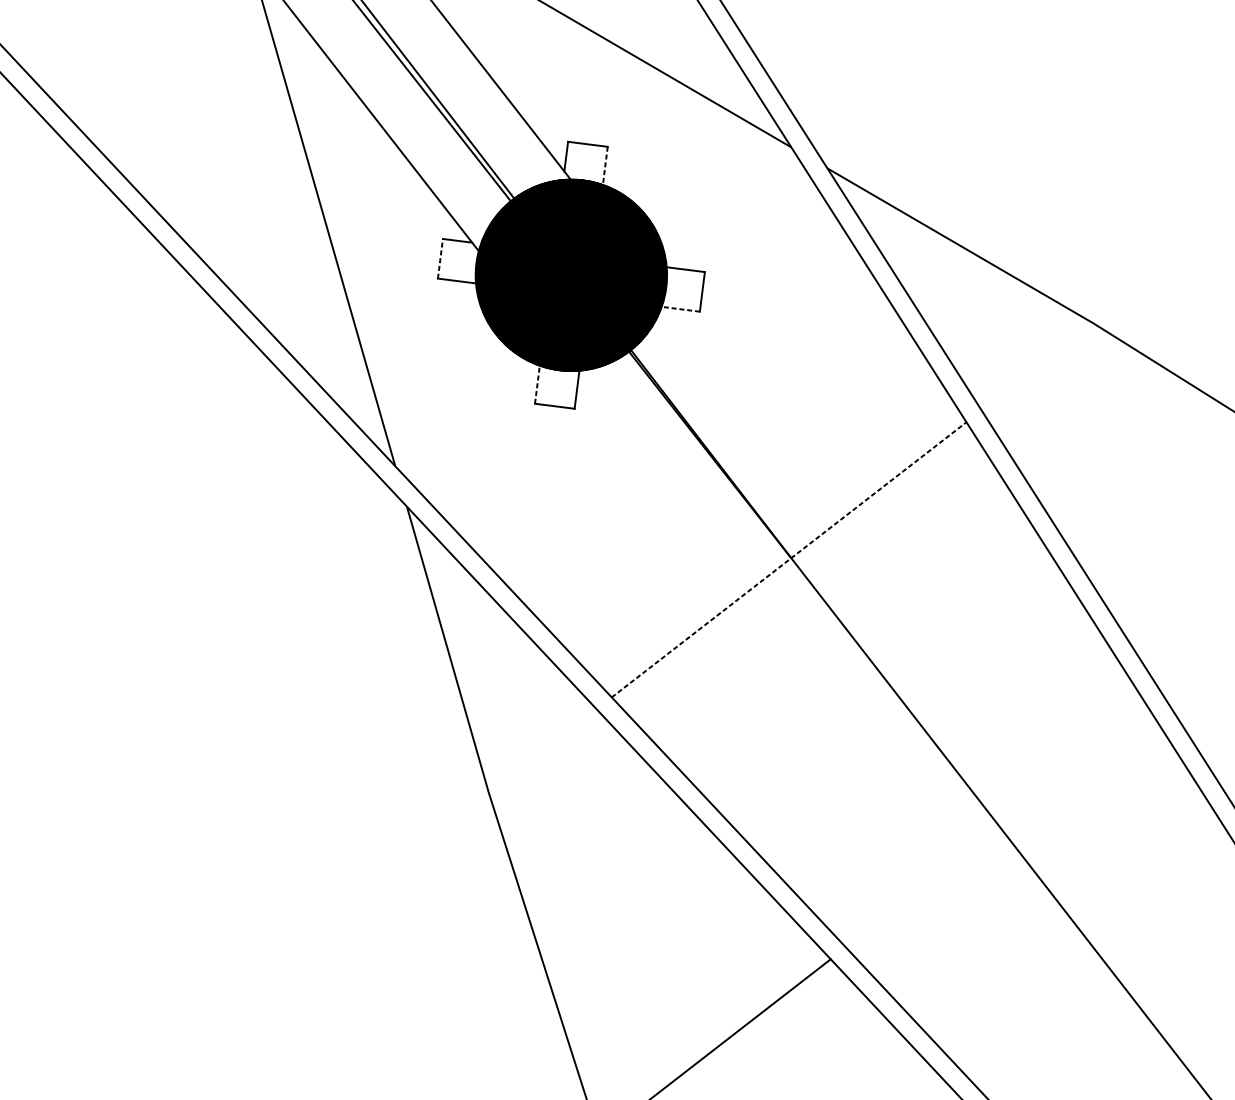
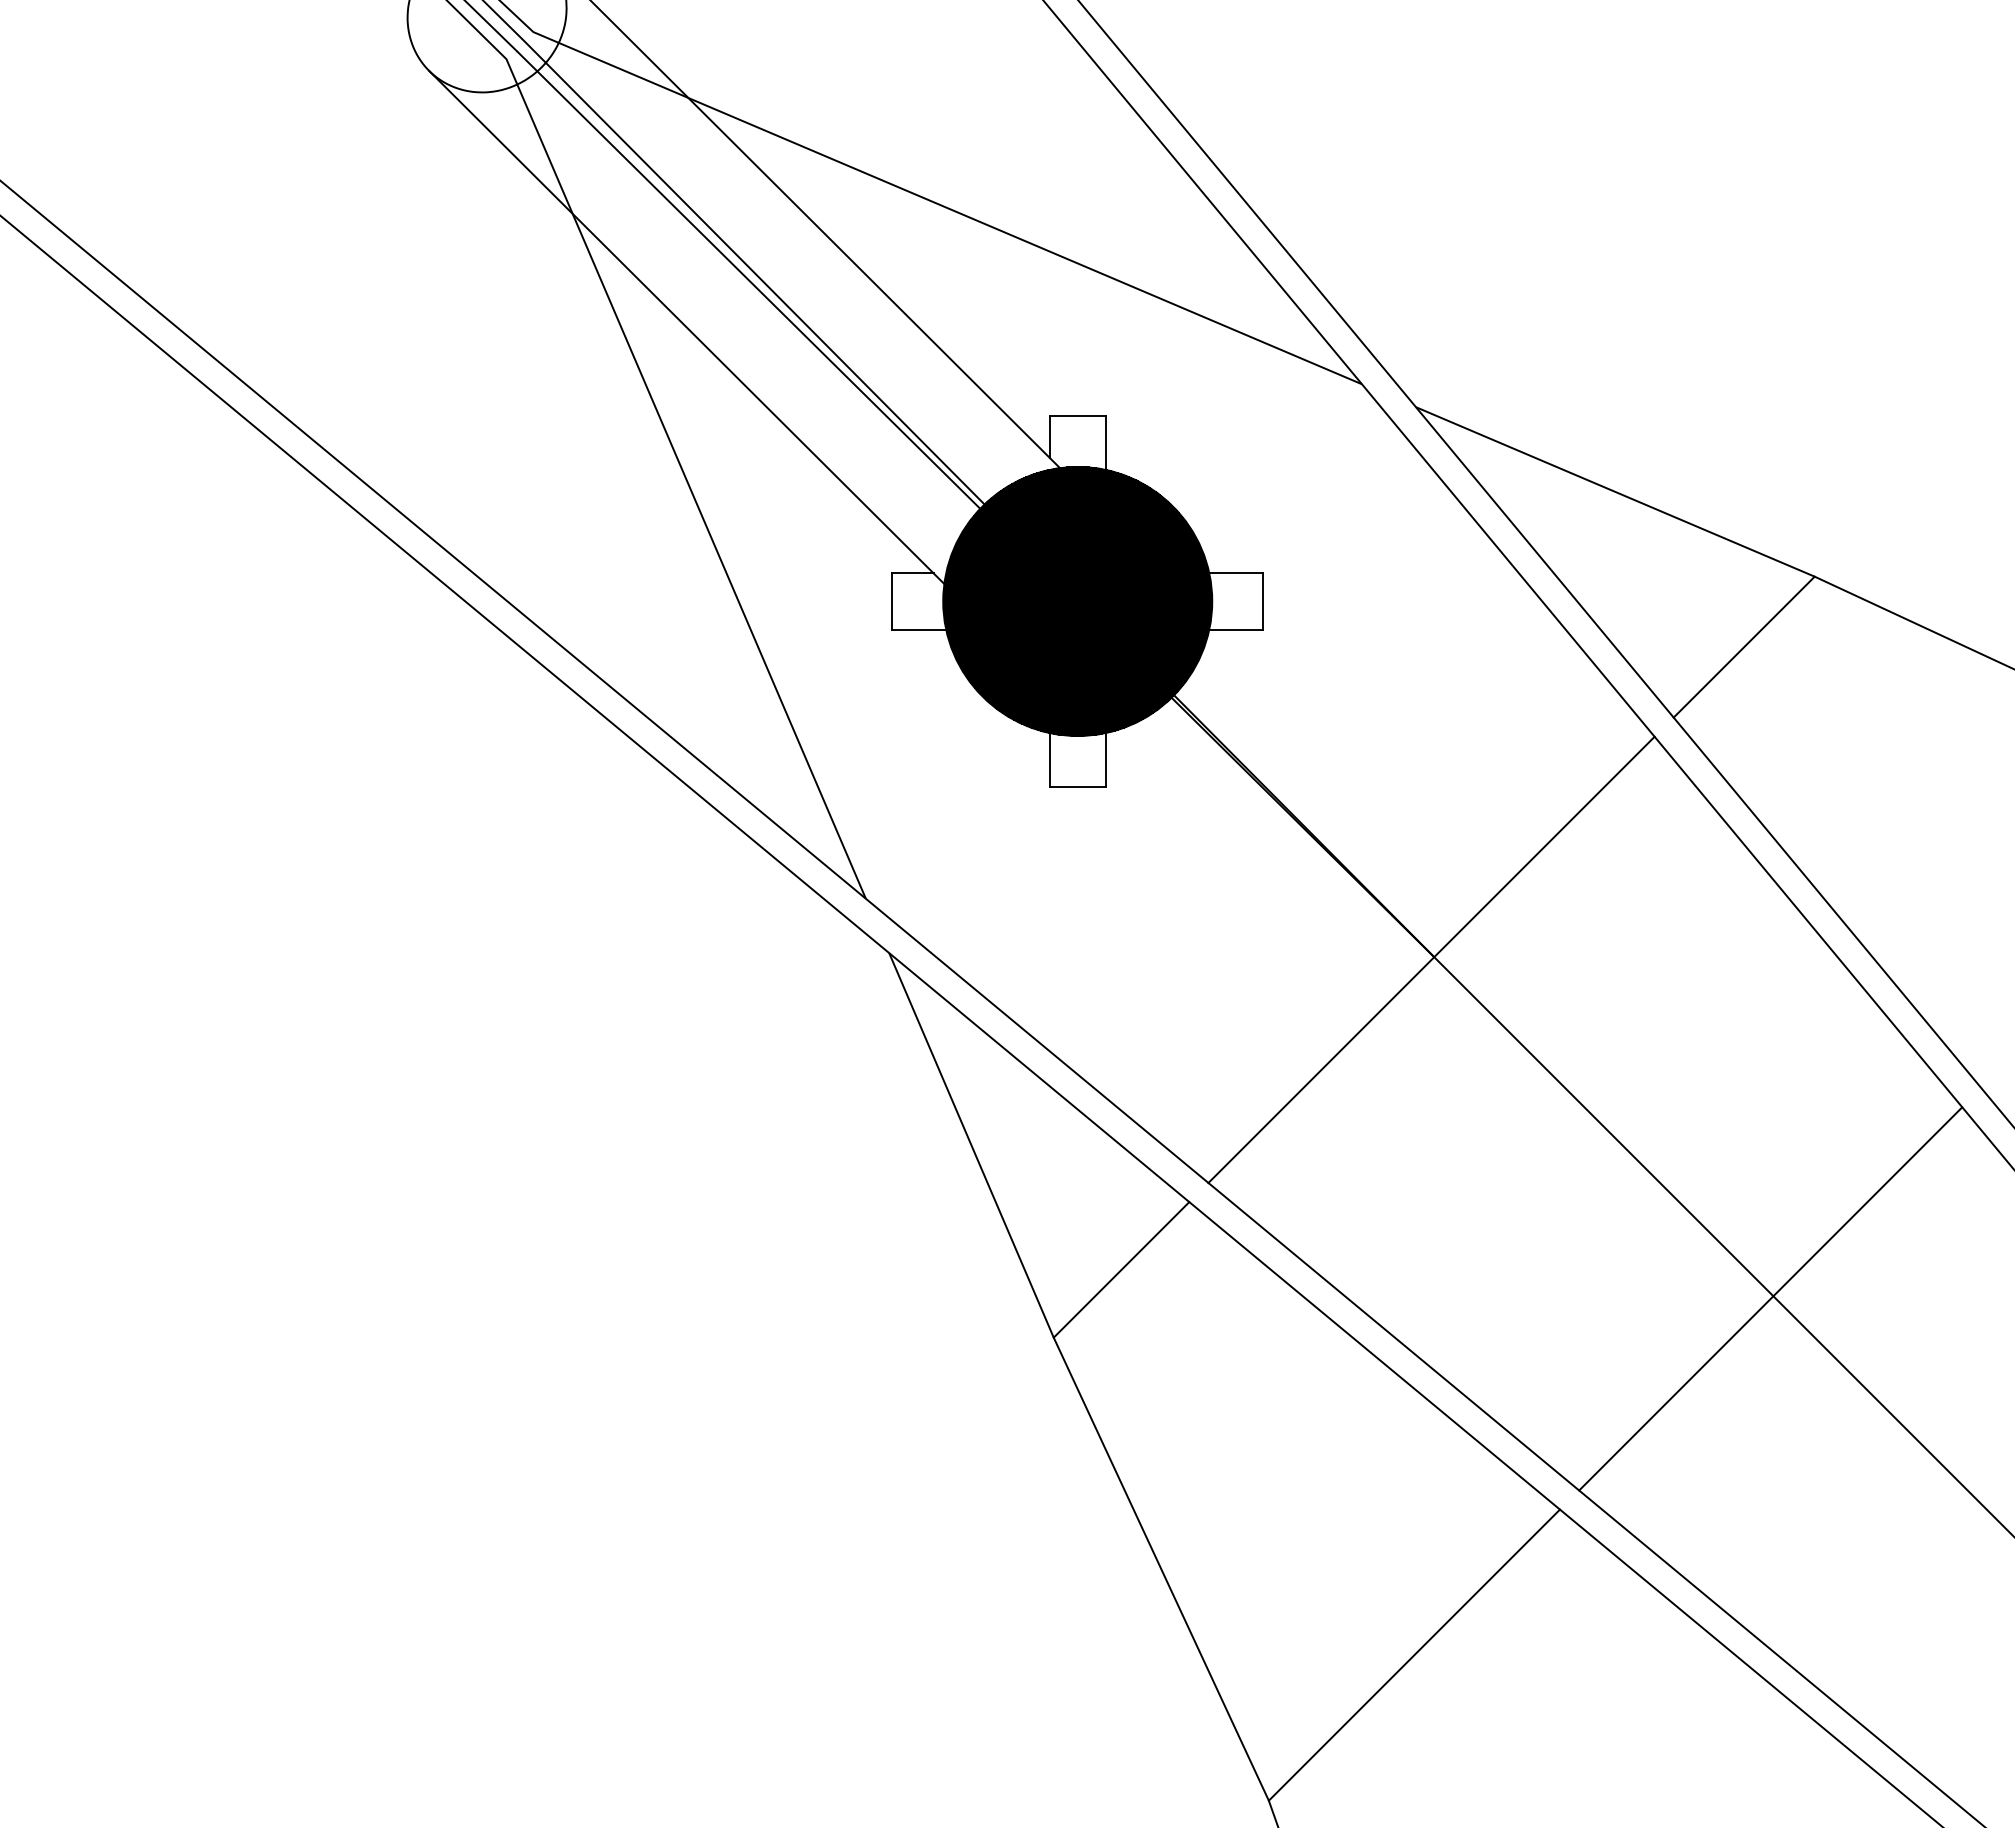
line: (605, 166) -> (1105, 443), dashed -> solid
line: (440, 258) -> (892, 600), dashed -> solid
line: (680, 309) -> (1235, 629), dashed -> solid
line: (1037, 366) -> (1743, 646), added
line: (537, 384) -> (1049, 759), dashed -> solid
line: (789, 559) -> (1431, 959), dashed -> solid
line: (542, 750) -> (1121, 1269), added
line: (998, 829) -> (1770, 1298), added

